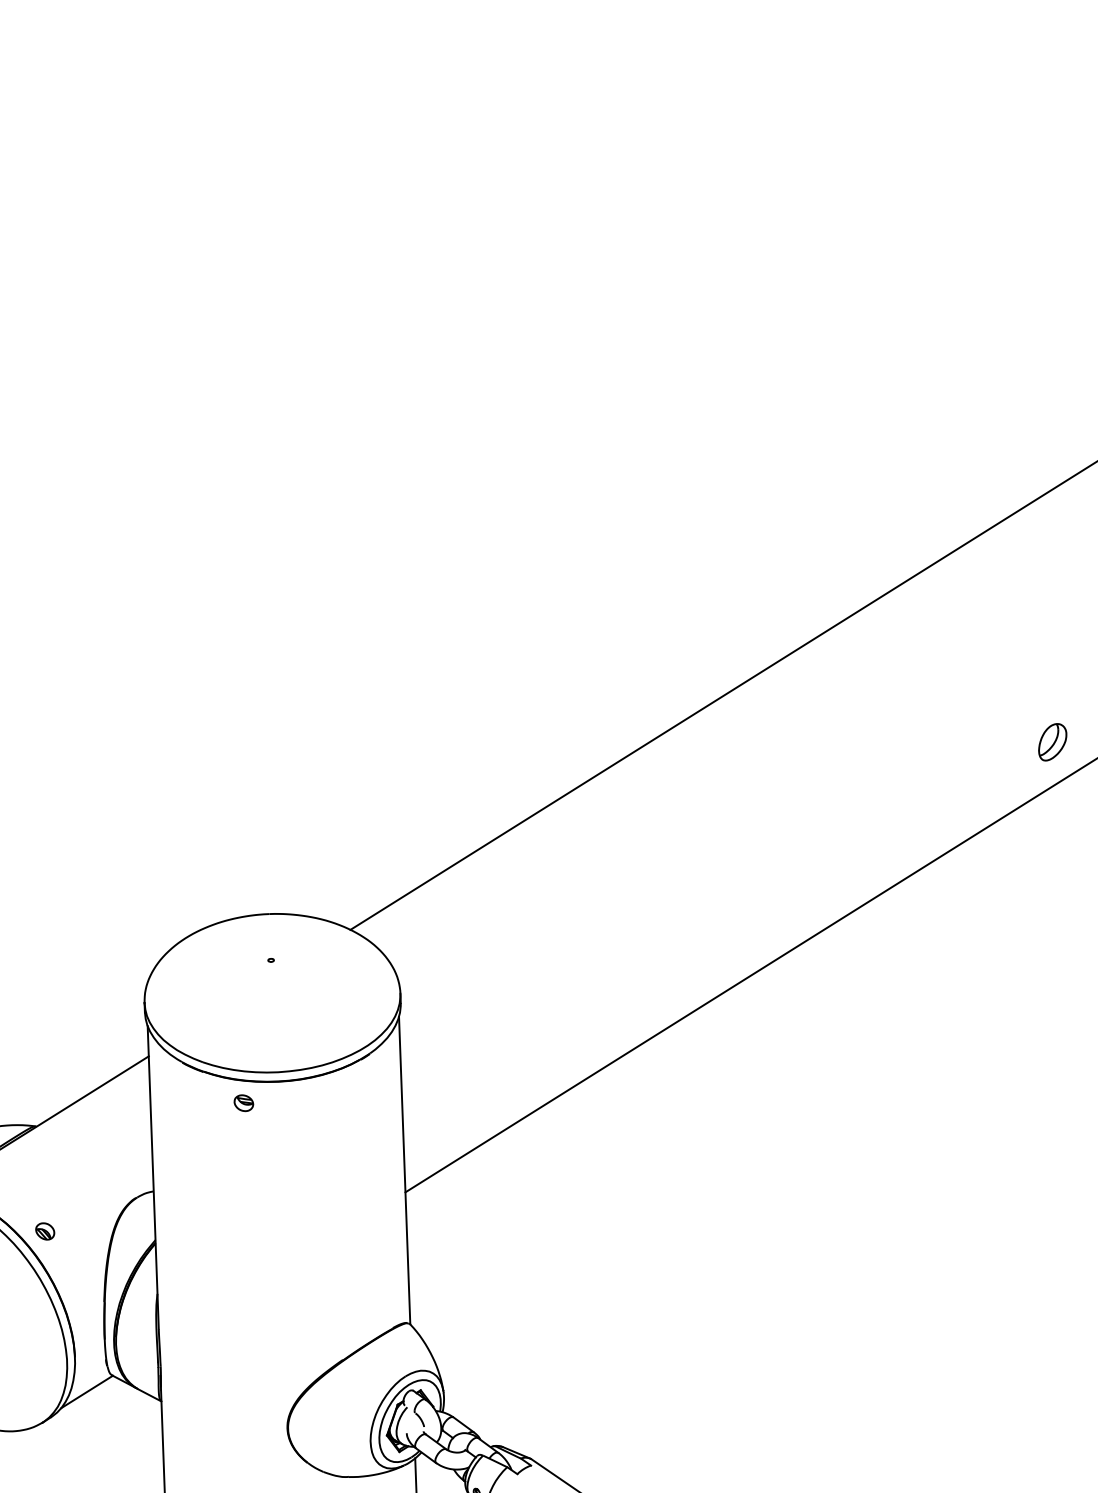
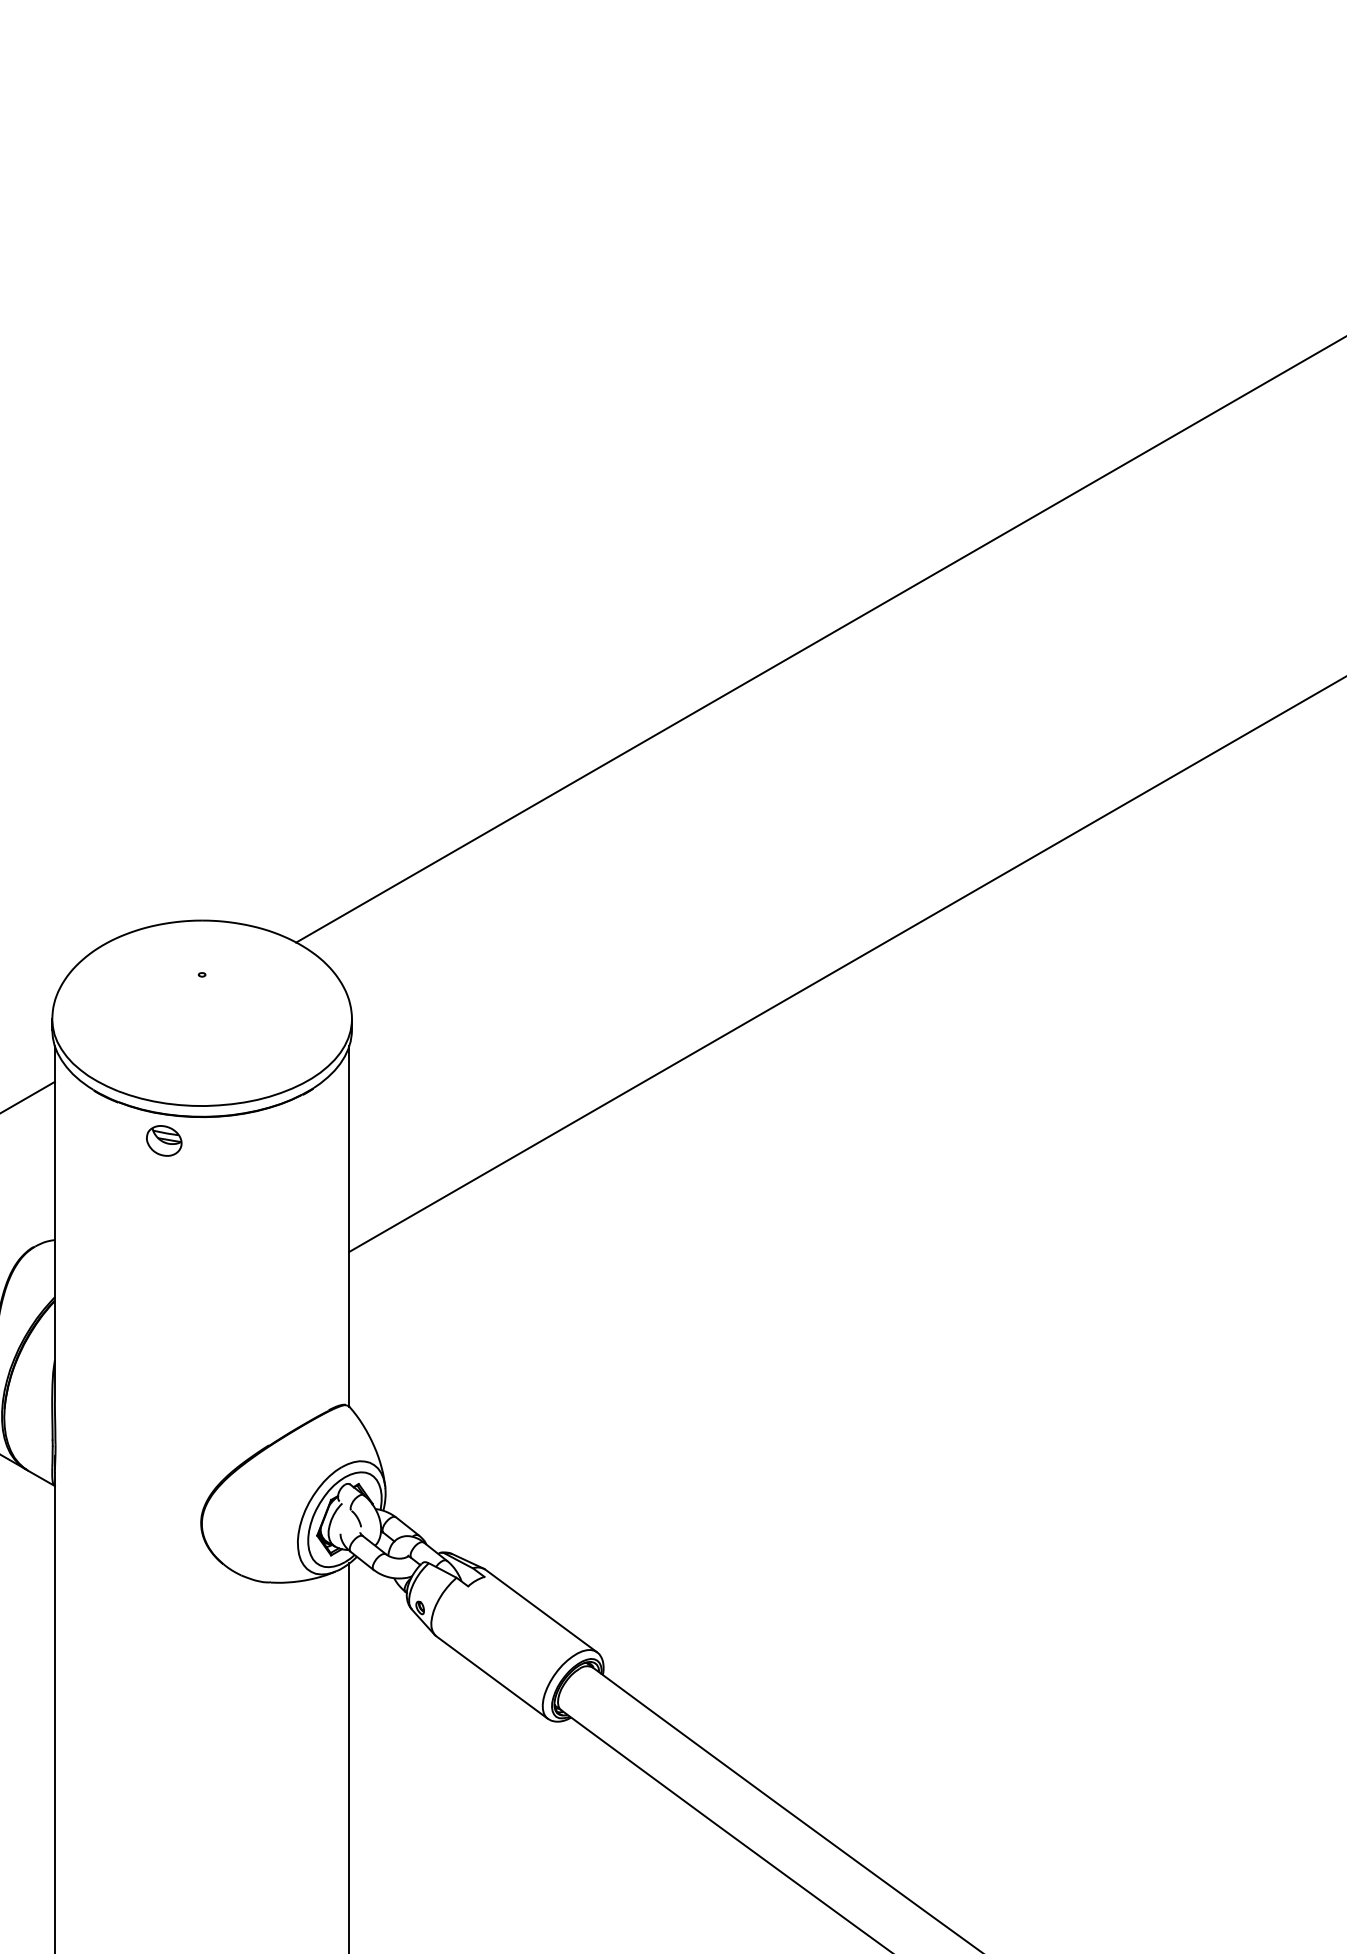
part: (1052, 742) -> (1125, 753), removed
part: (243, 1103) -> (163, 1140), size x1.6

